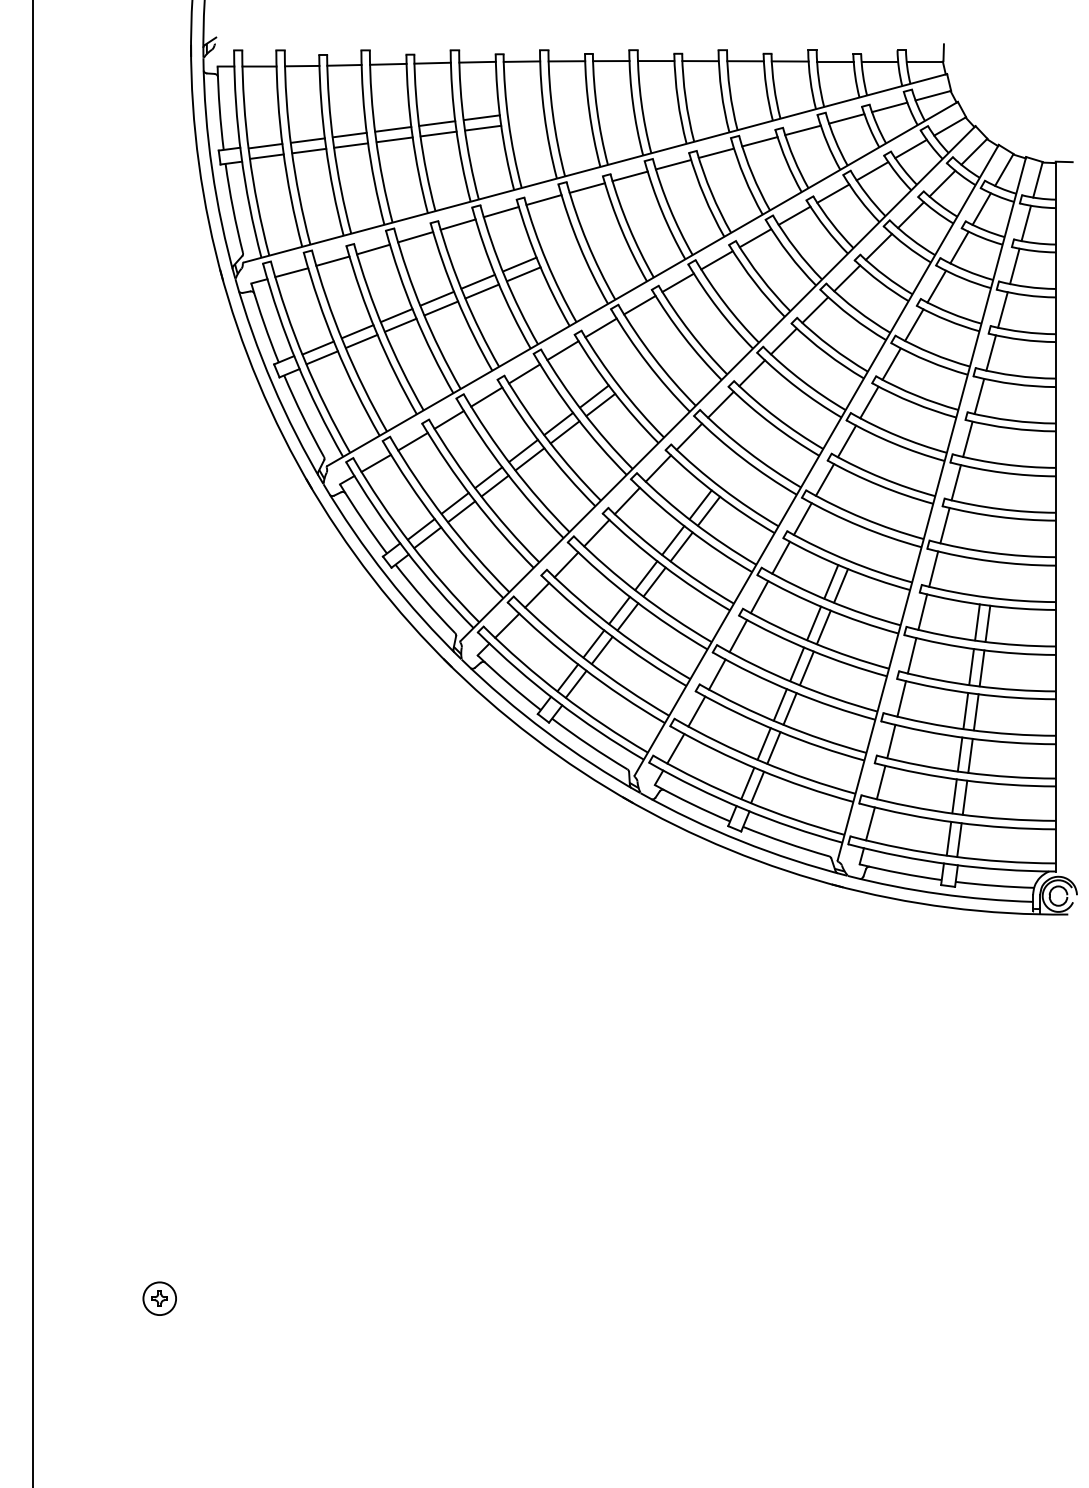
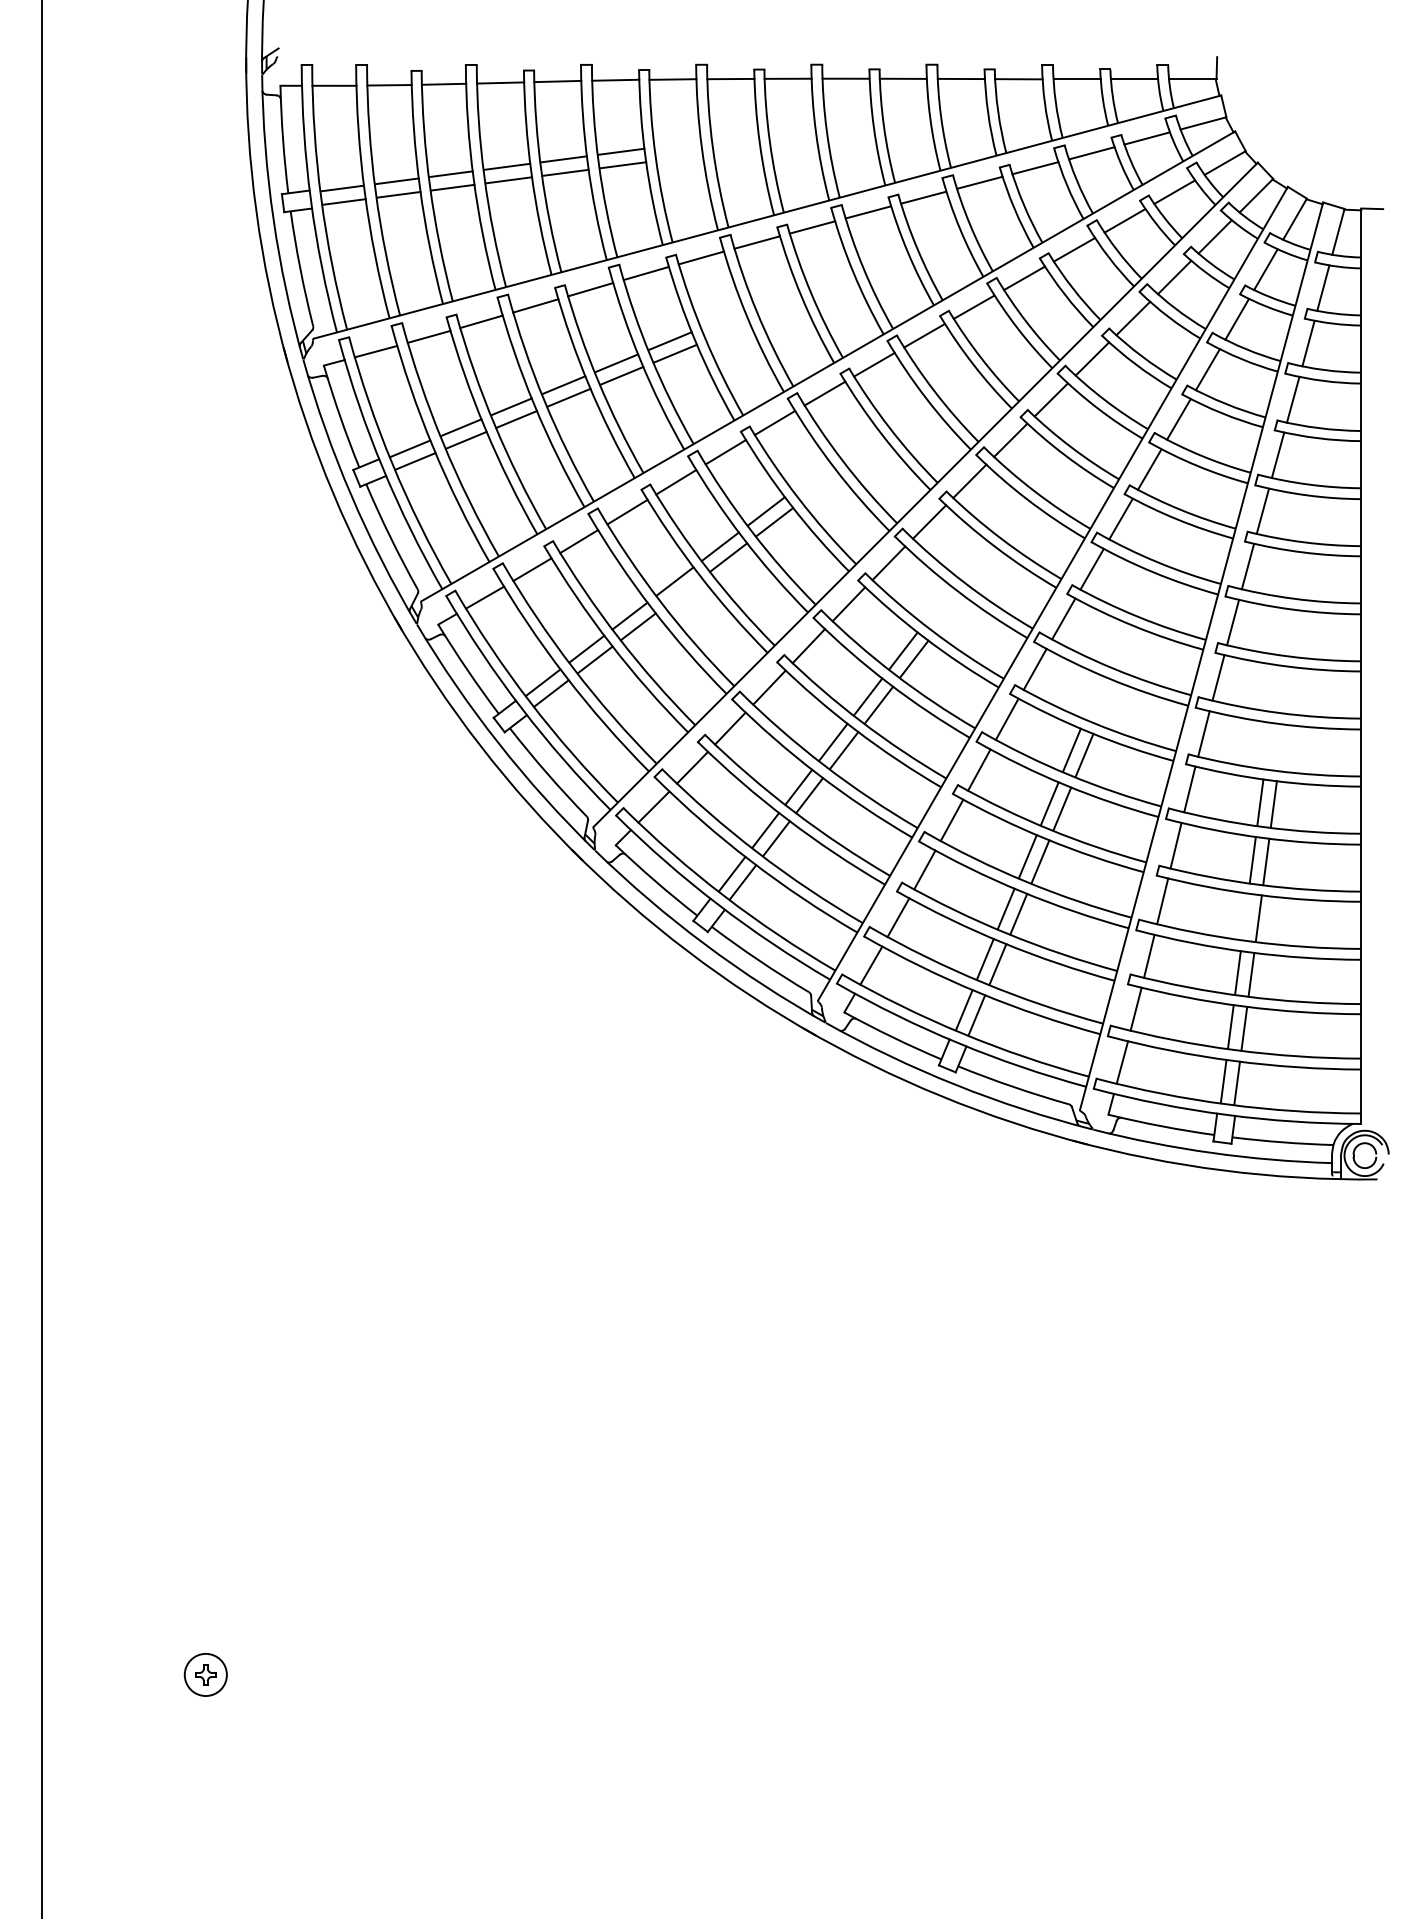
line: (529, 459) -> (682, 592), removed
line: (965, 710) -> (1245, 916), removed

